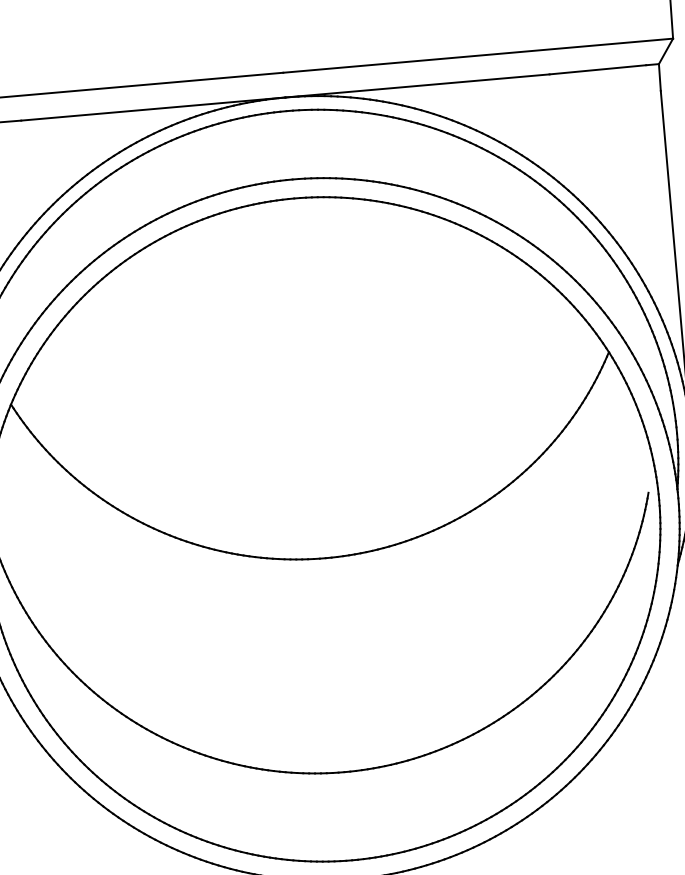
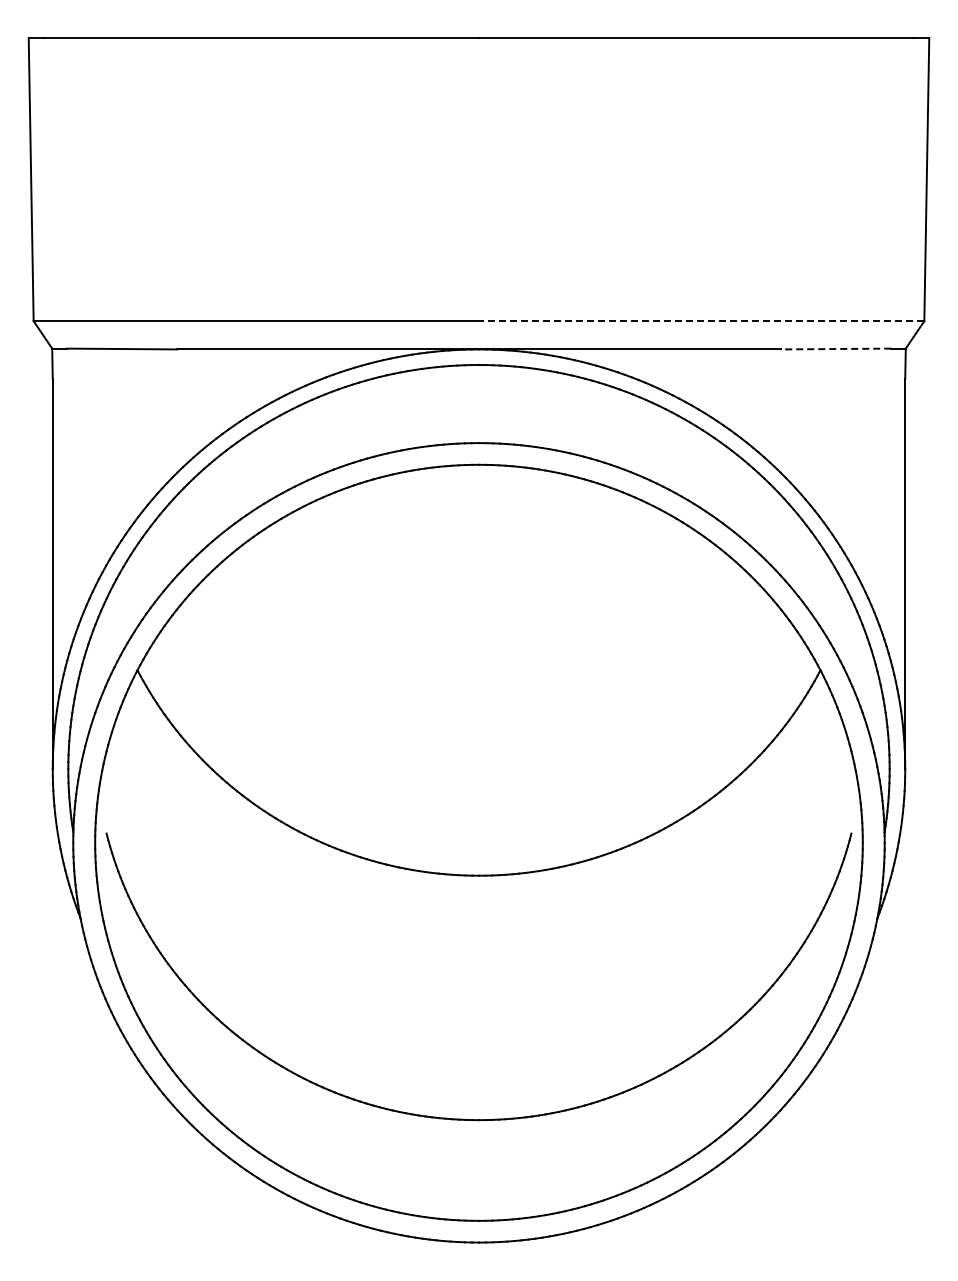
line: (478, 56) -> (701, 321), solid -> dashed
line: (597, 70) -> (835, 349), solid -> dashed

